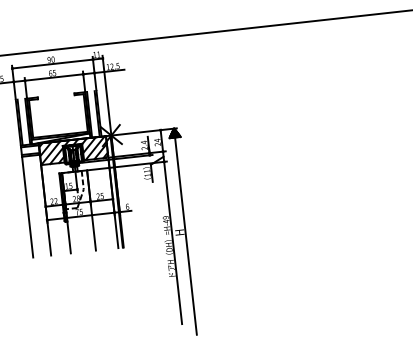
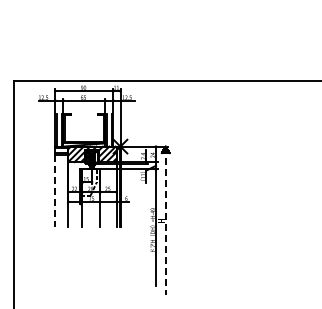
line: (28, 207) -> (55, 191), solid -> dashed
line: (185, 232) -> (165, 221), solid -> dashed

